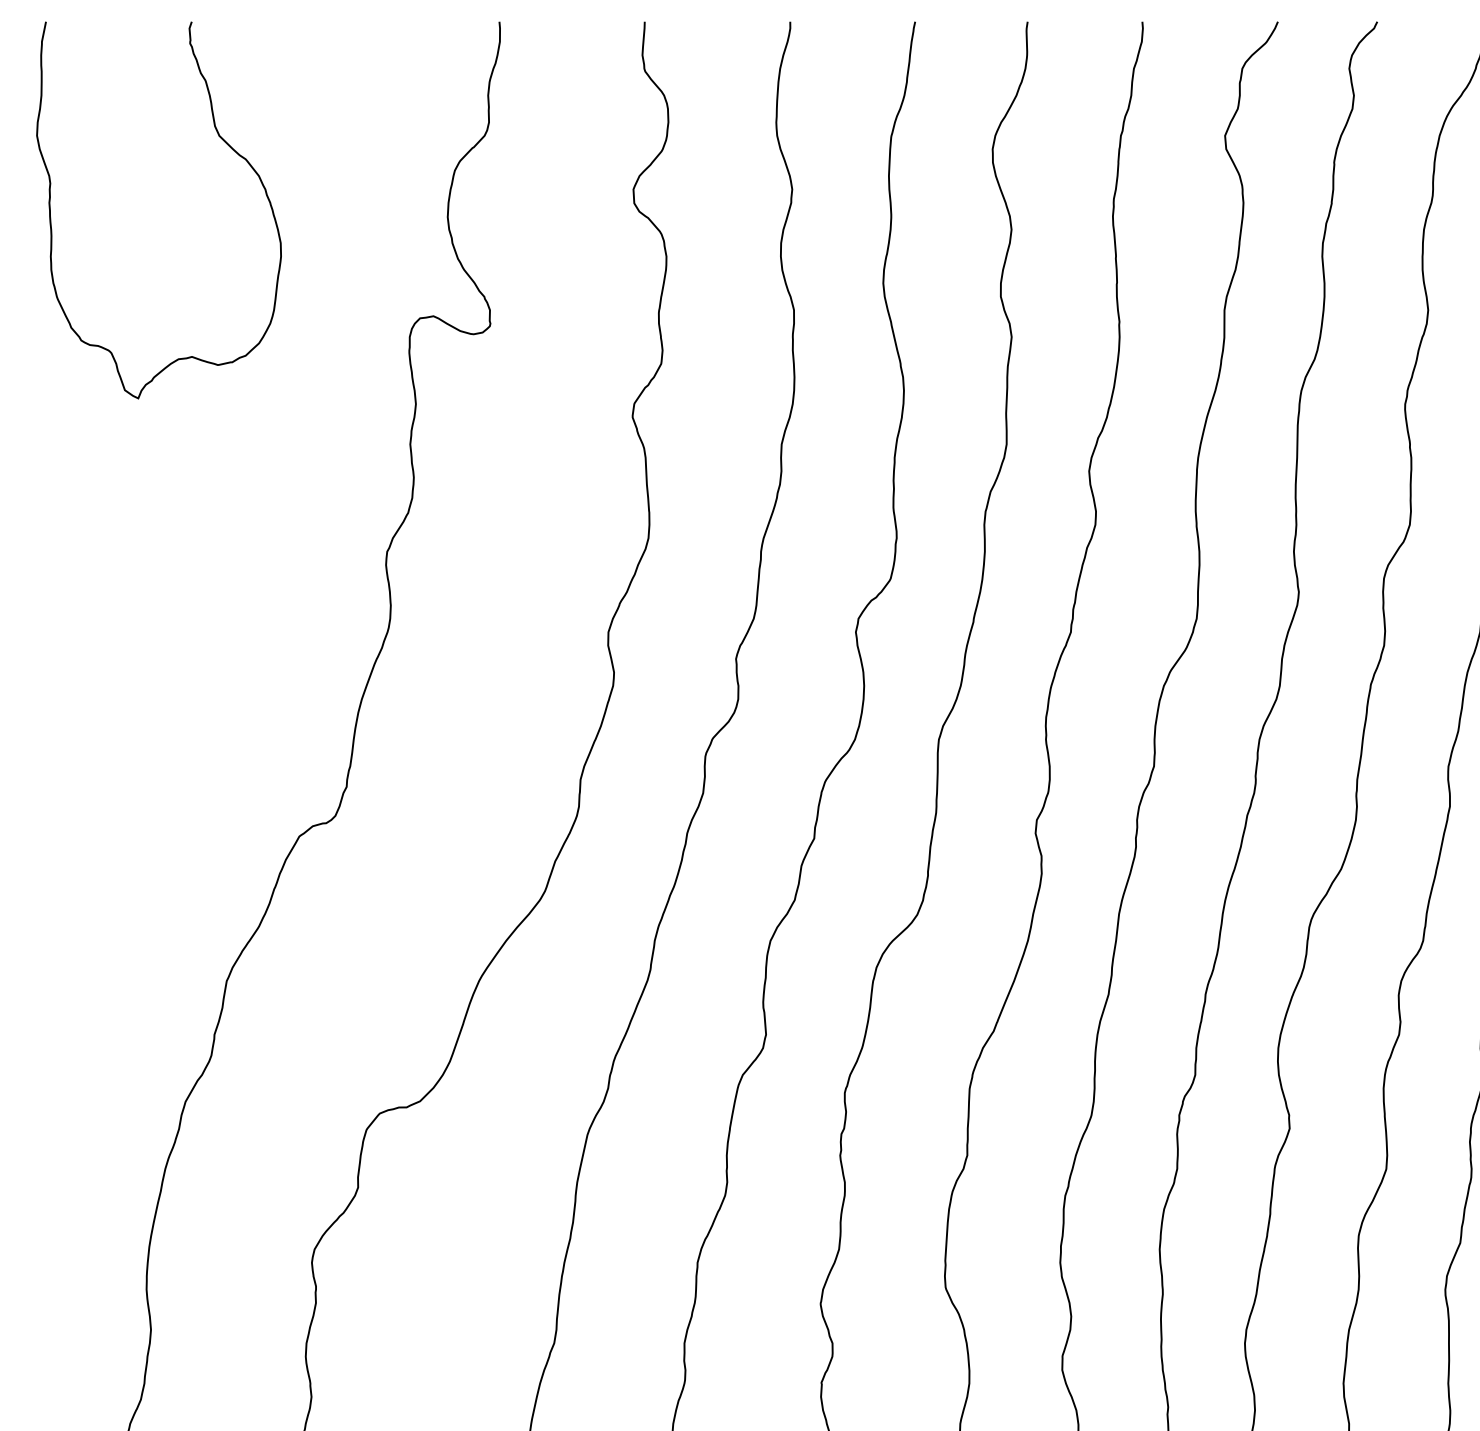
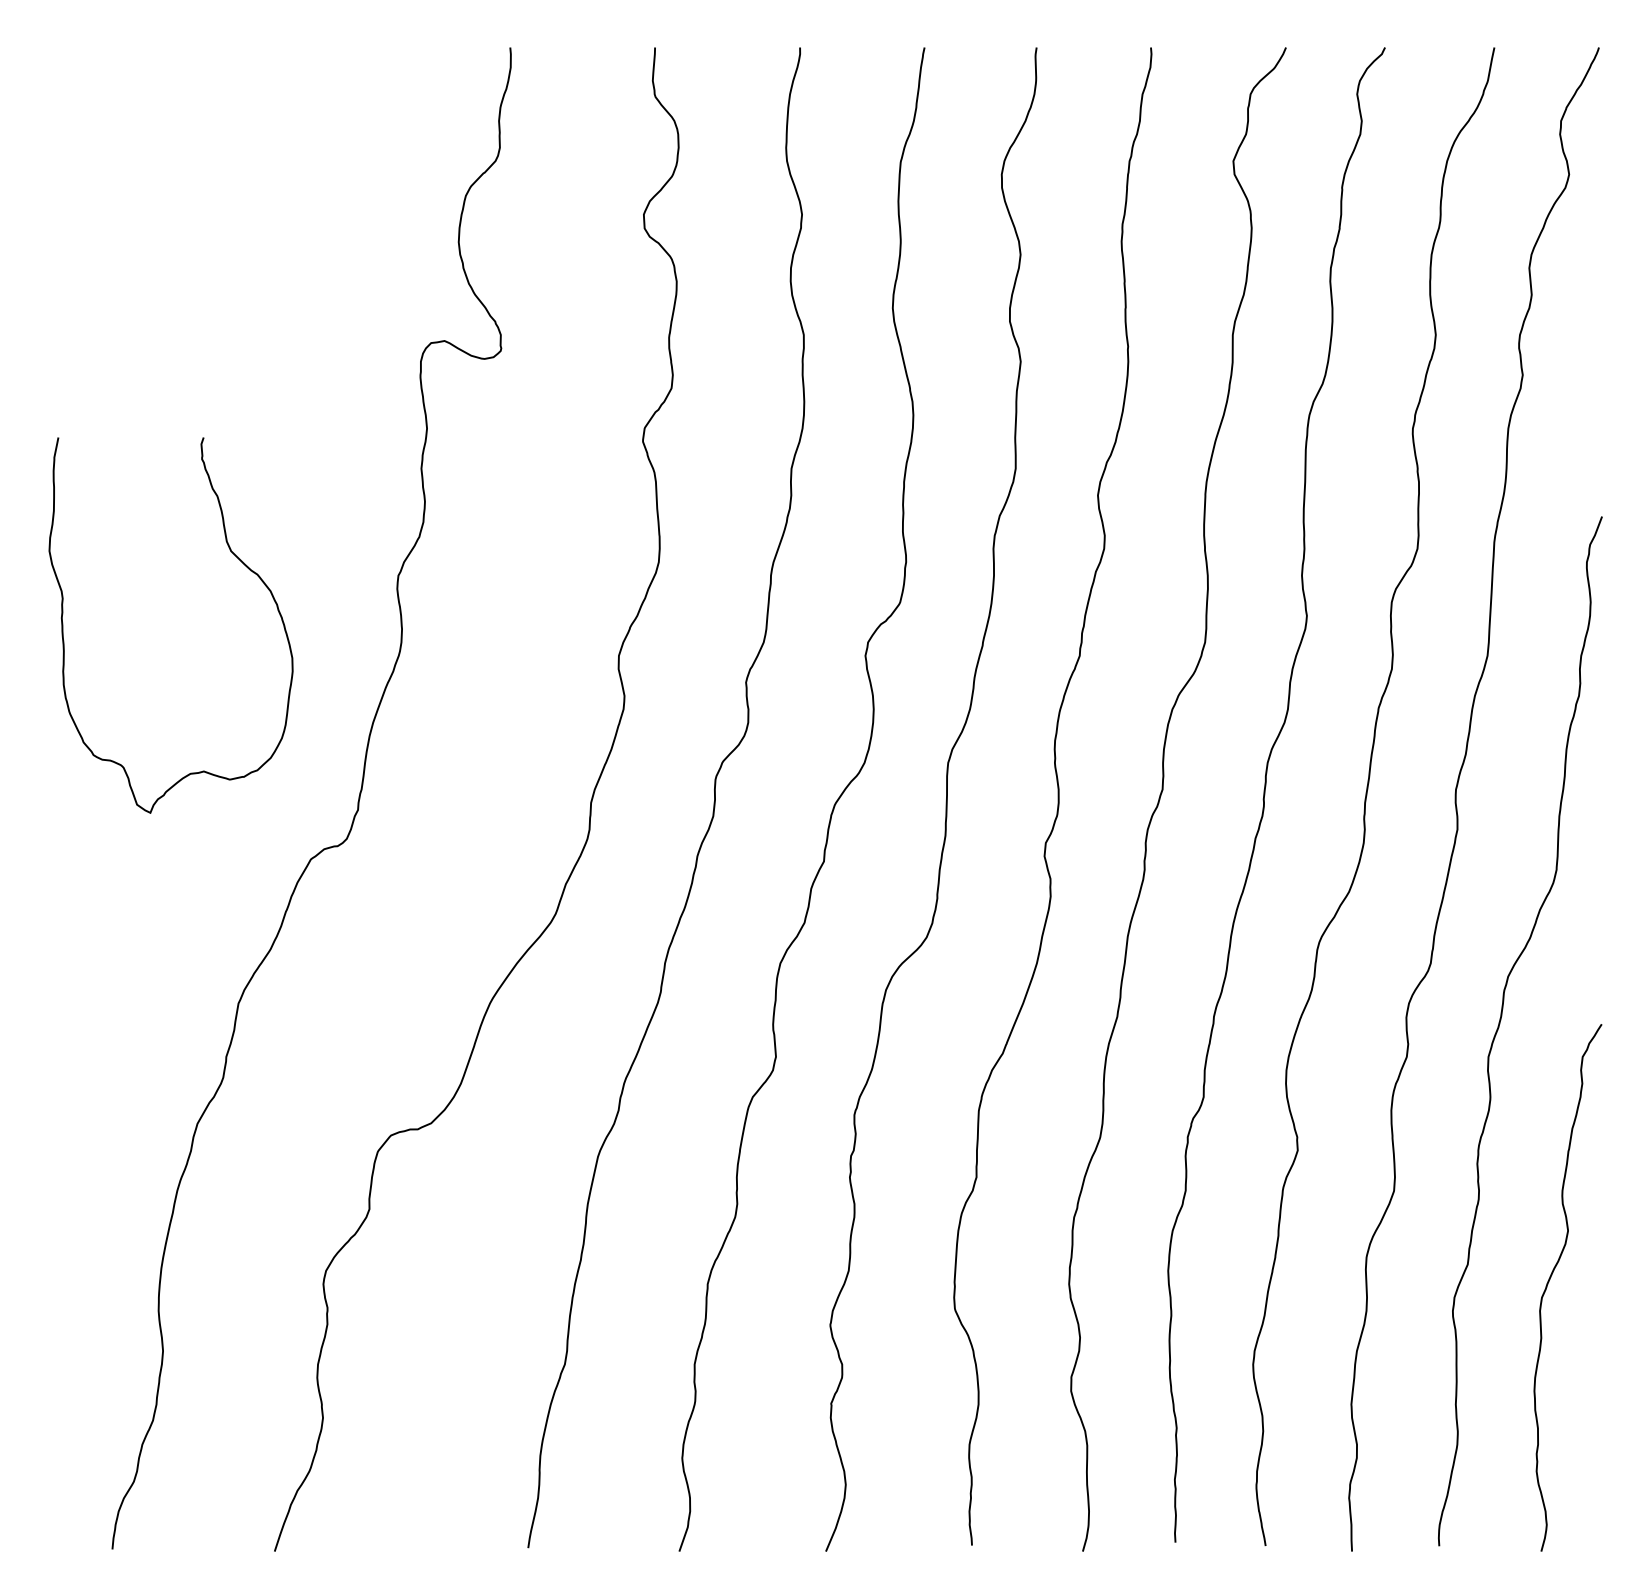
curve: (225, 143) -> (237, 558), moved

